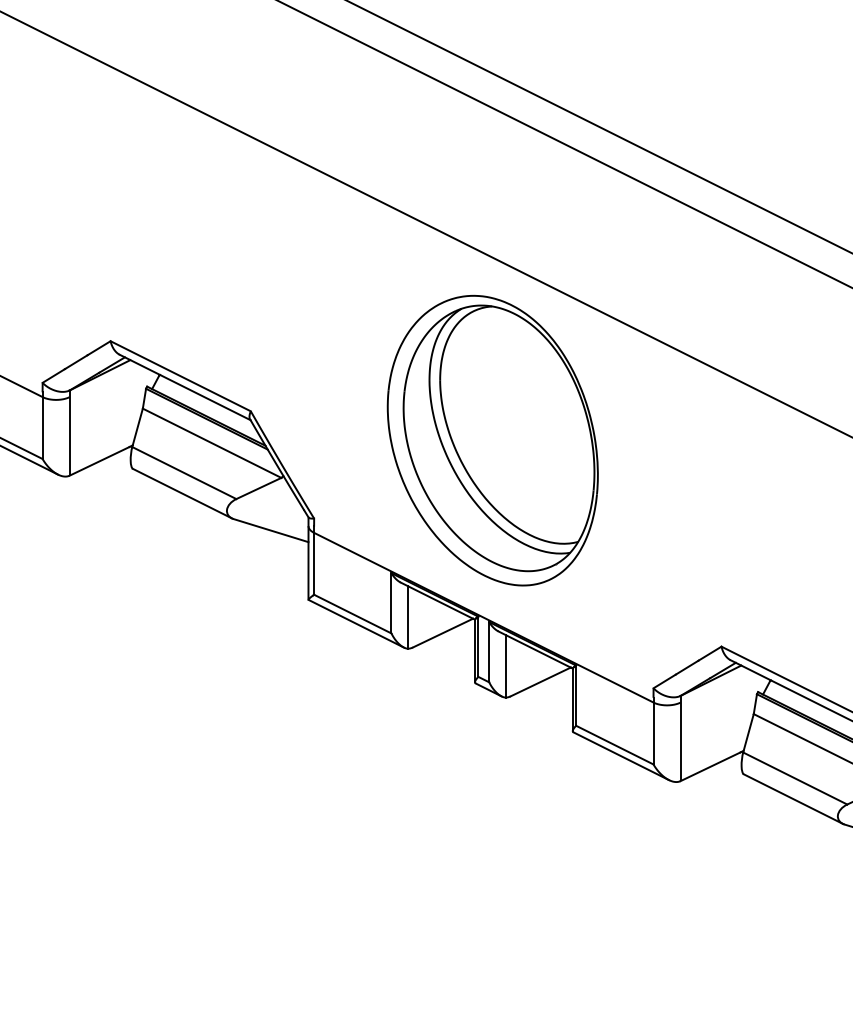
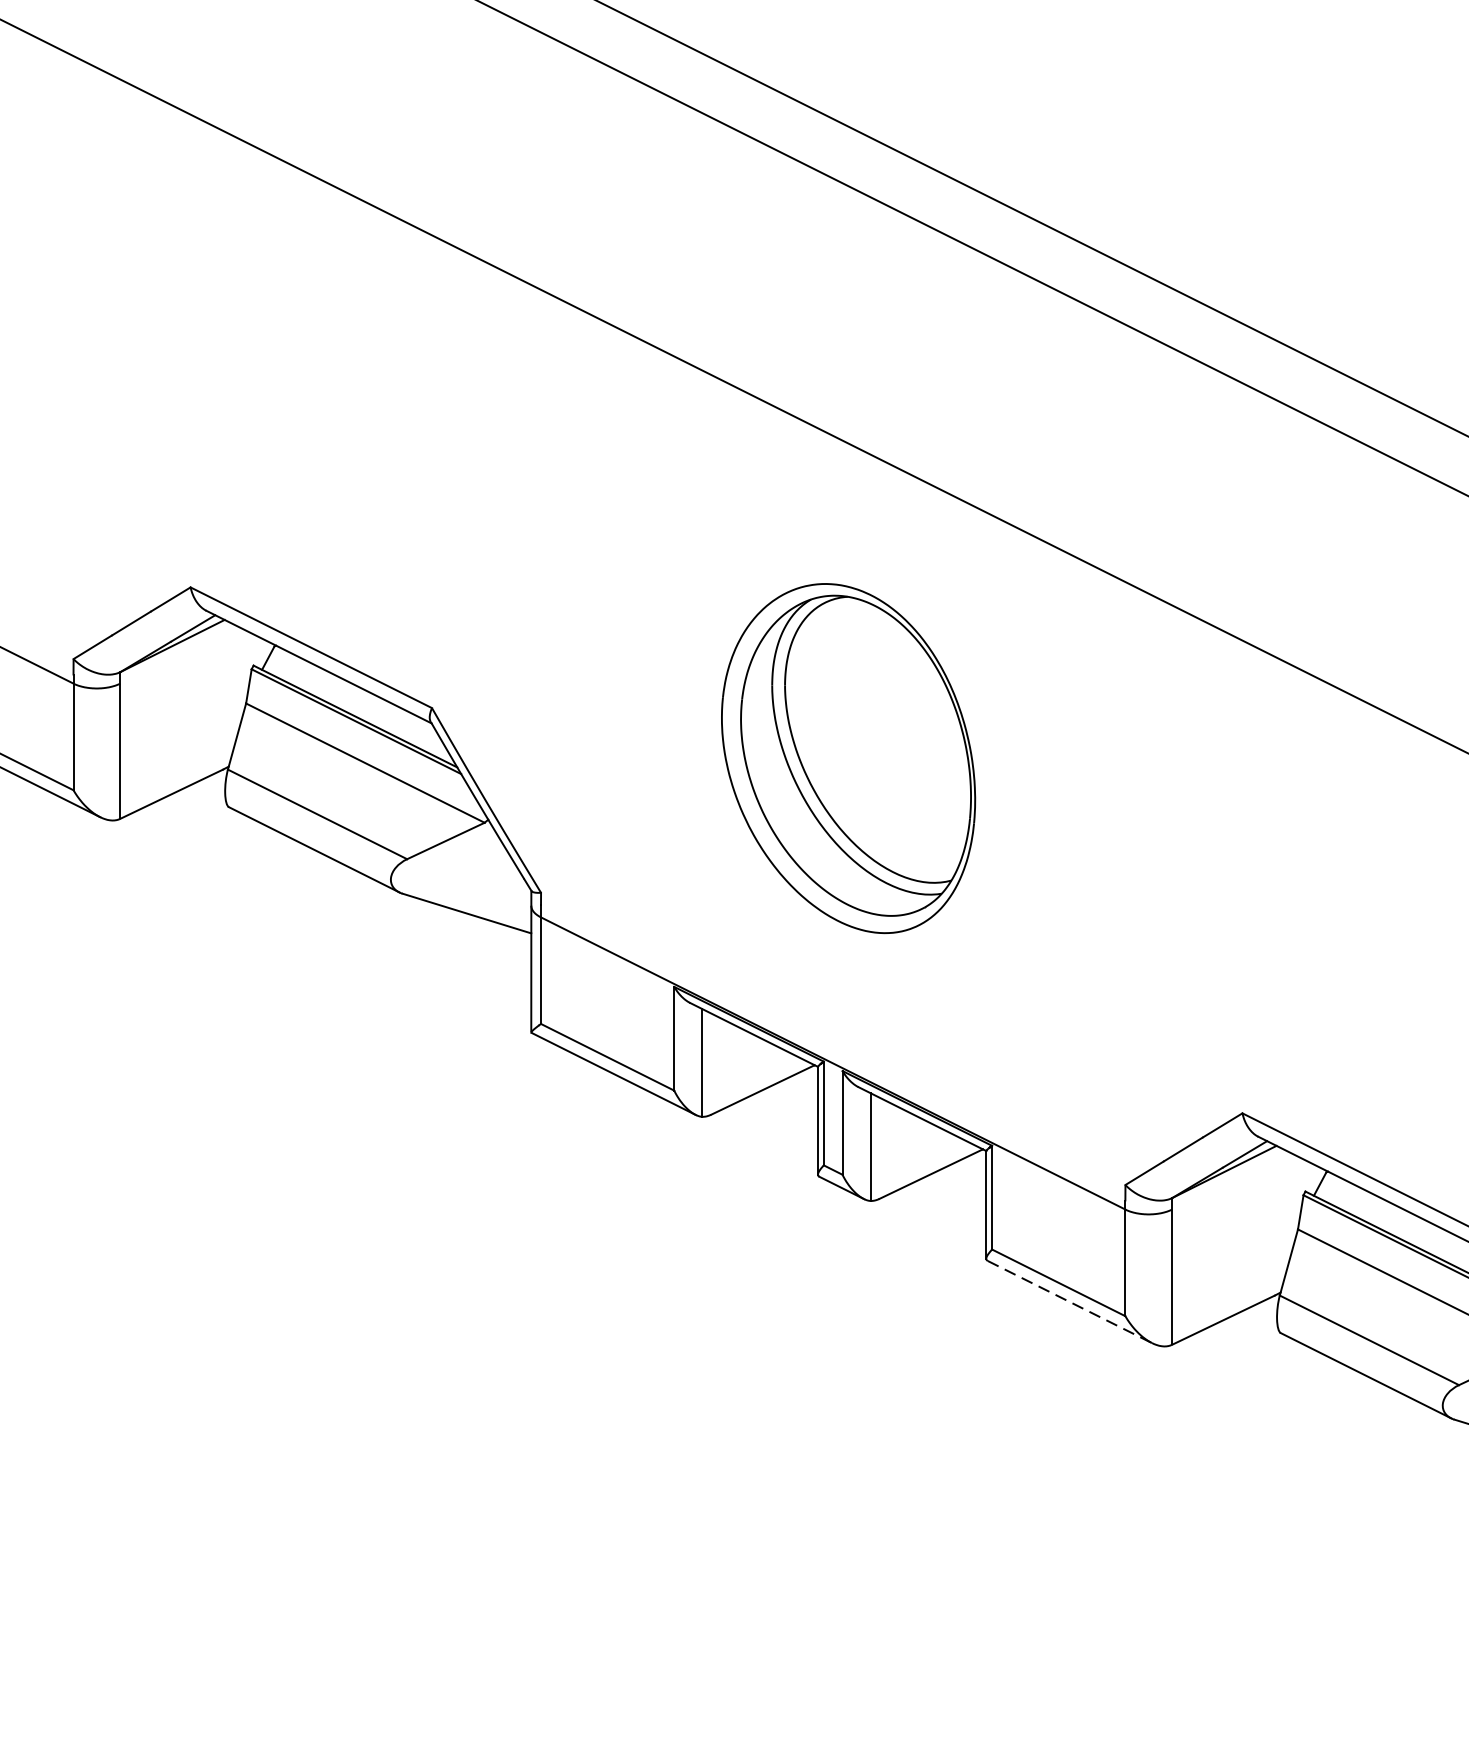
part: (492, 440) -> (848, 758), size x0.7
line: (621, 756) -> (1070, 1302), solid -> dashed

